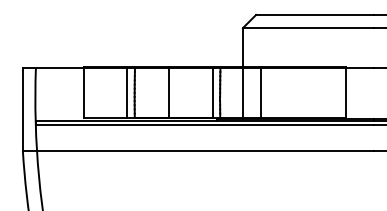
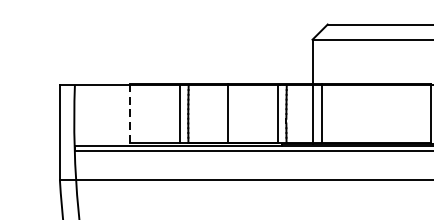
line: (83, 91) -> (129, 112), solid -> dashed
line: (260, 91) -> (321, 112), moved

